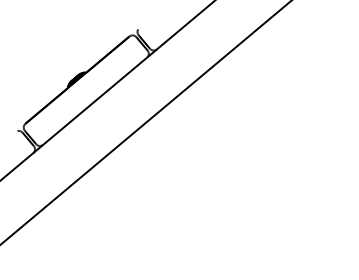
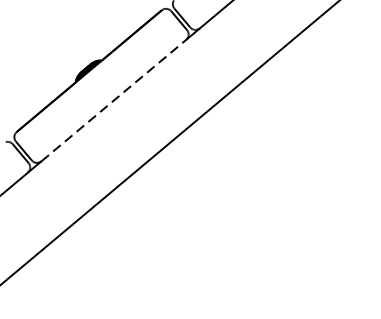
line: (95, 101) -> (114, 100), solid -> dashed

